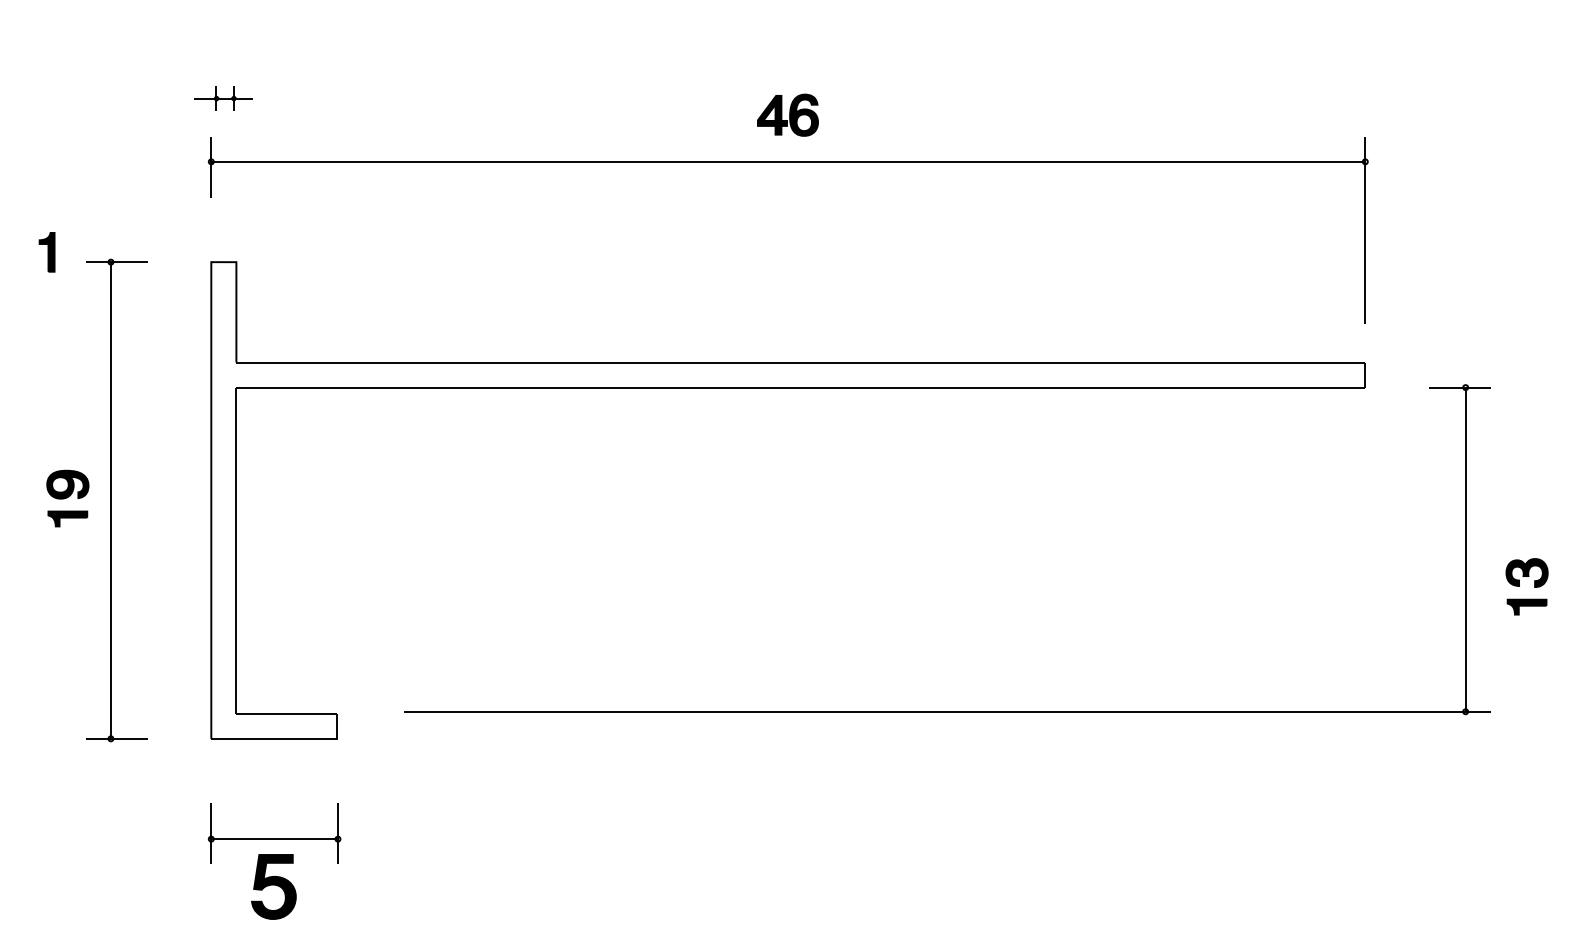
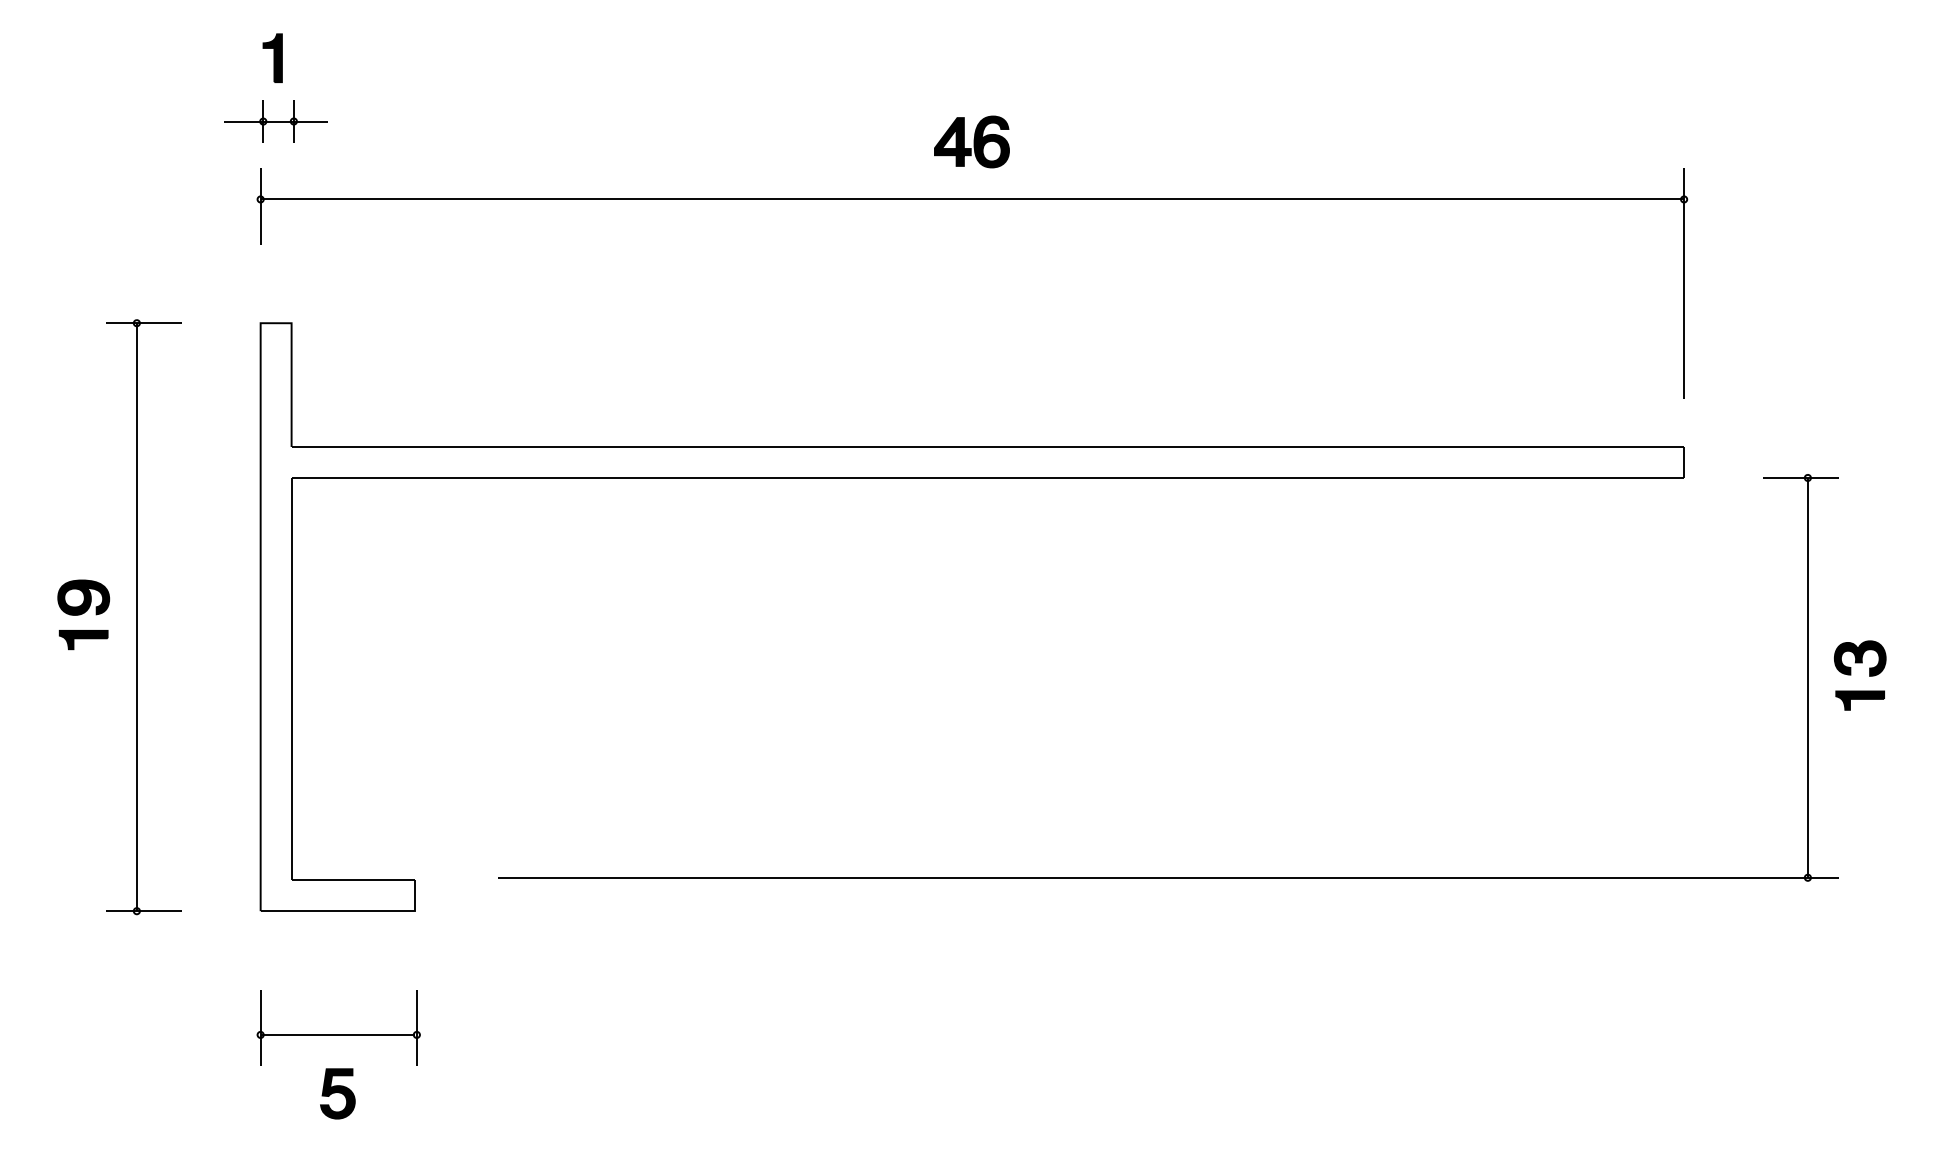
part: (223, 98) -> (275, 121), size x1.43
part: (46, 252) -> (271, 58), moved
part: (1519, 586) -> (1850, 675), moved
part: (273, 886) -> (337, 1093), size x0.62

